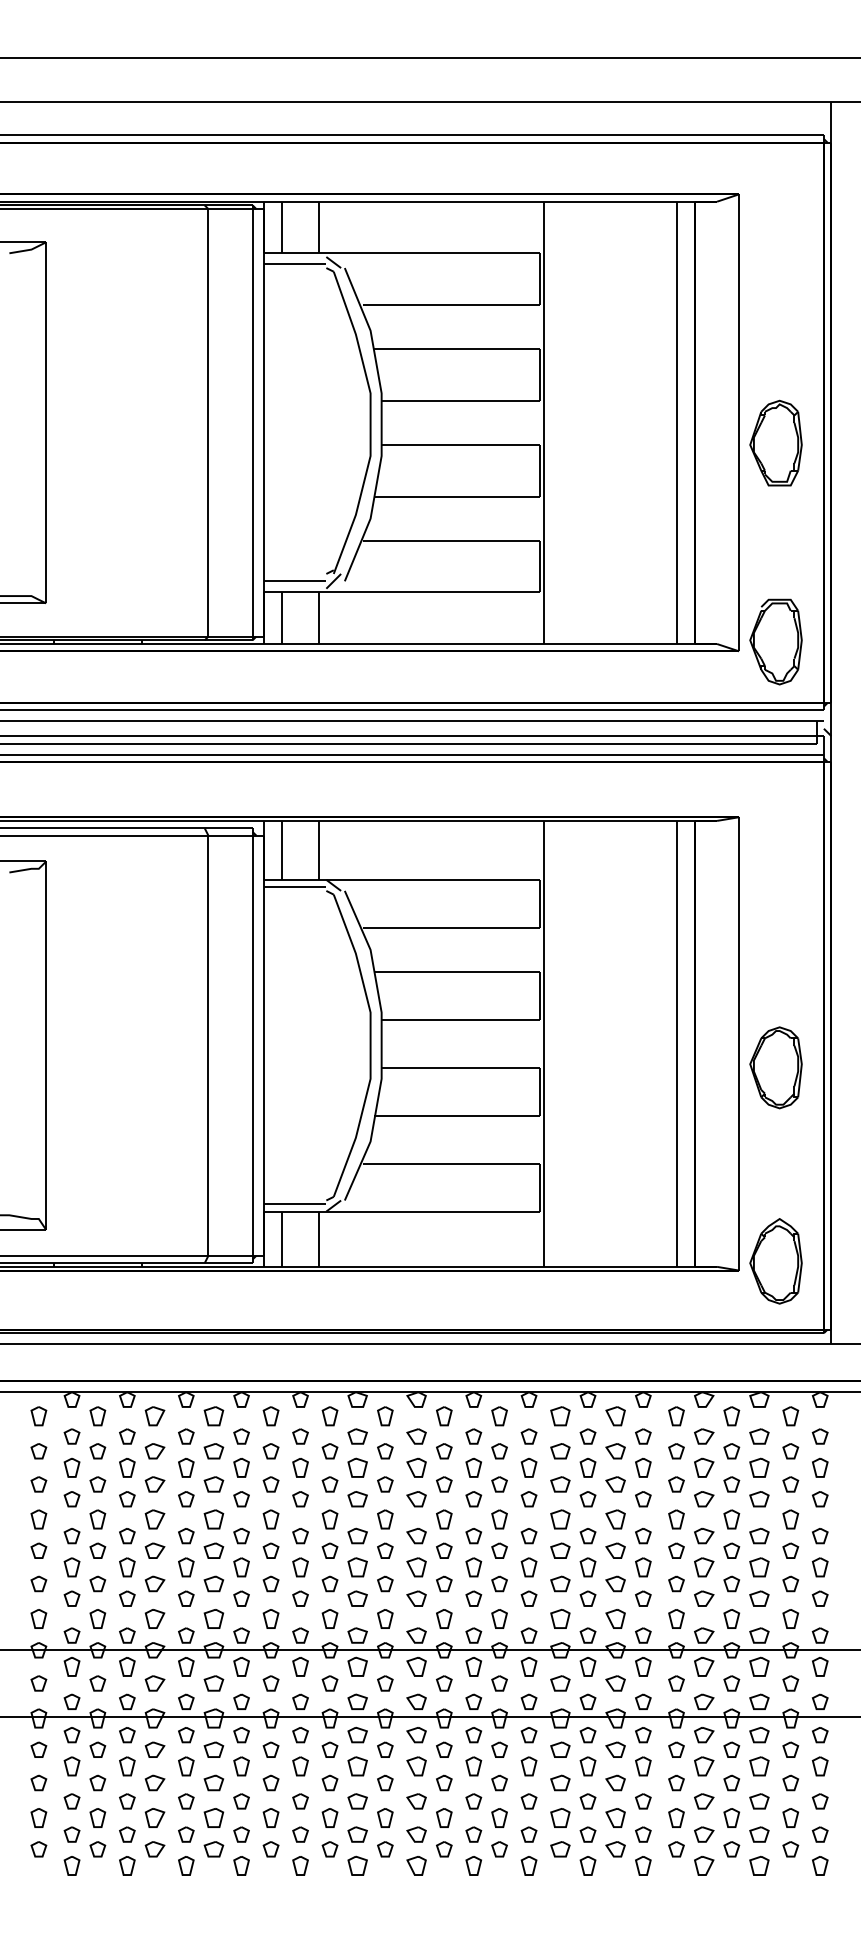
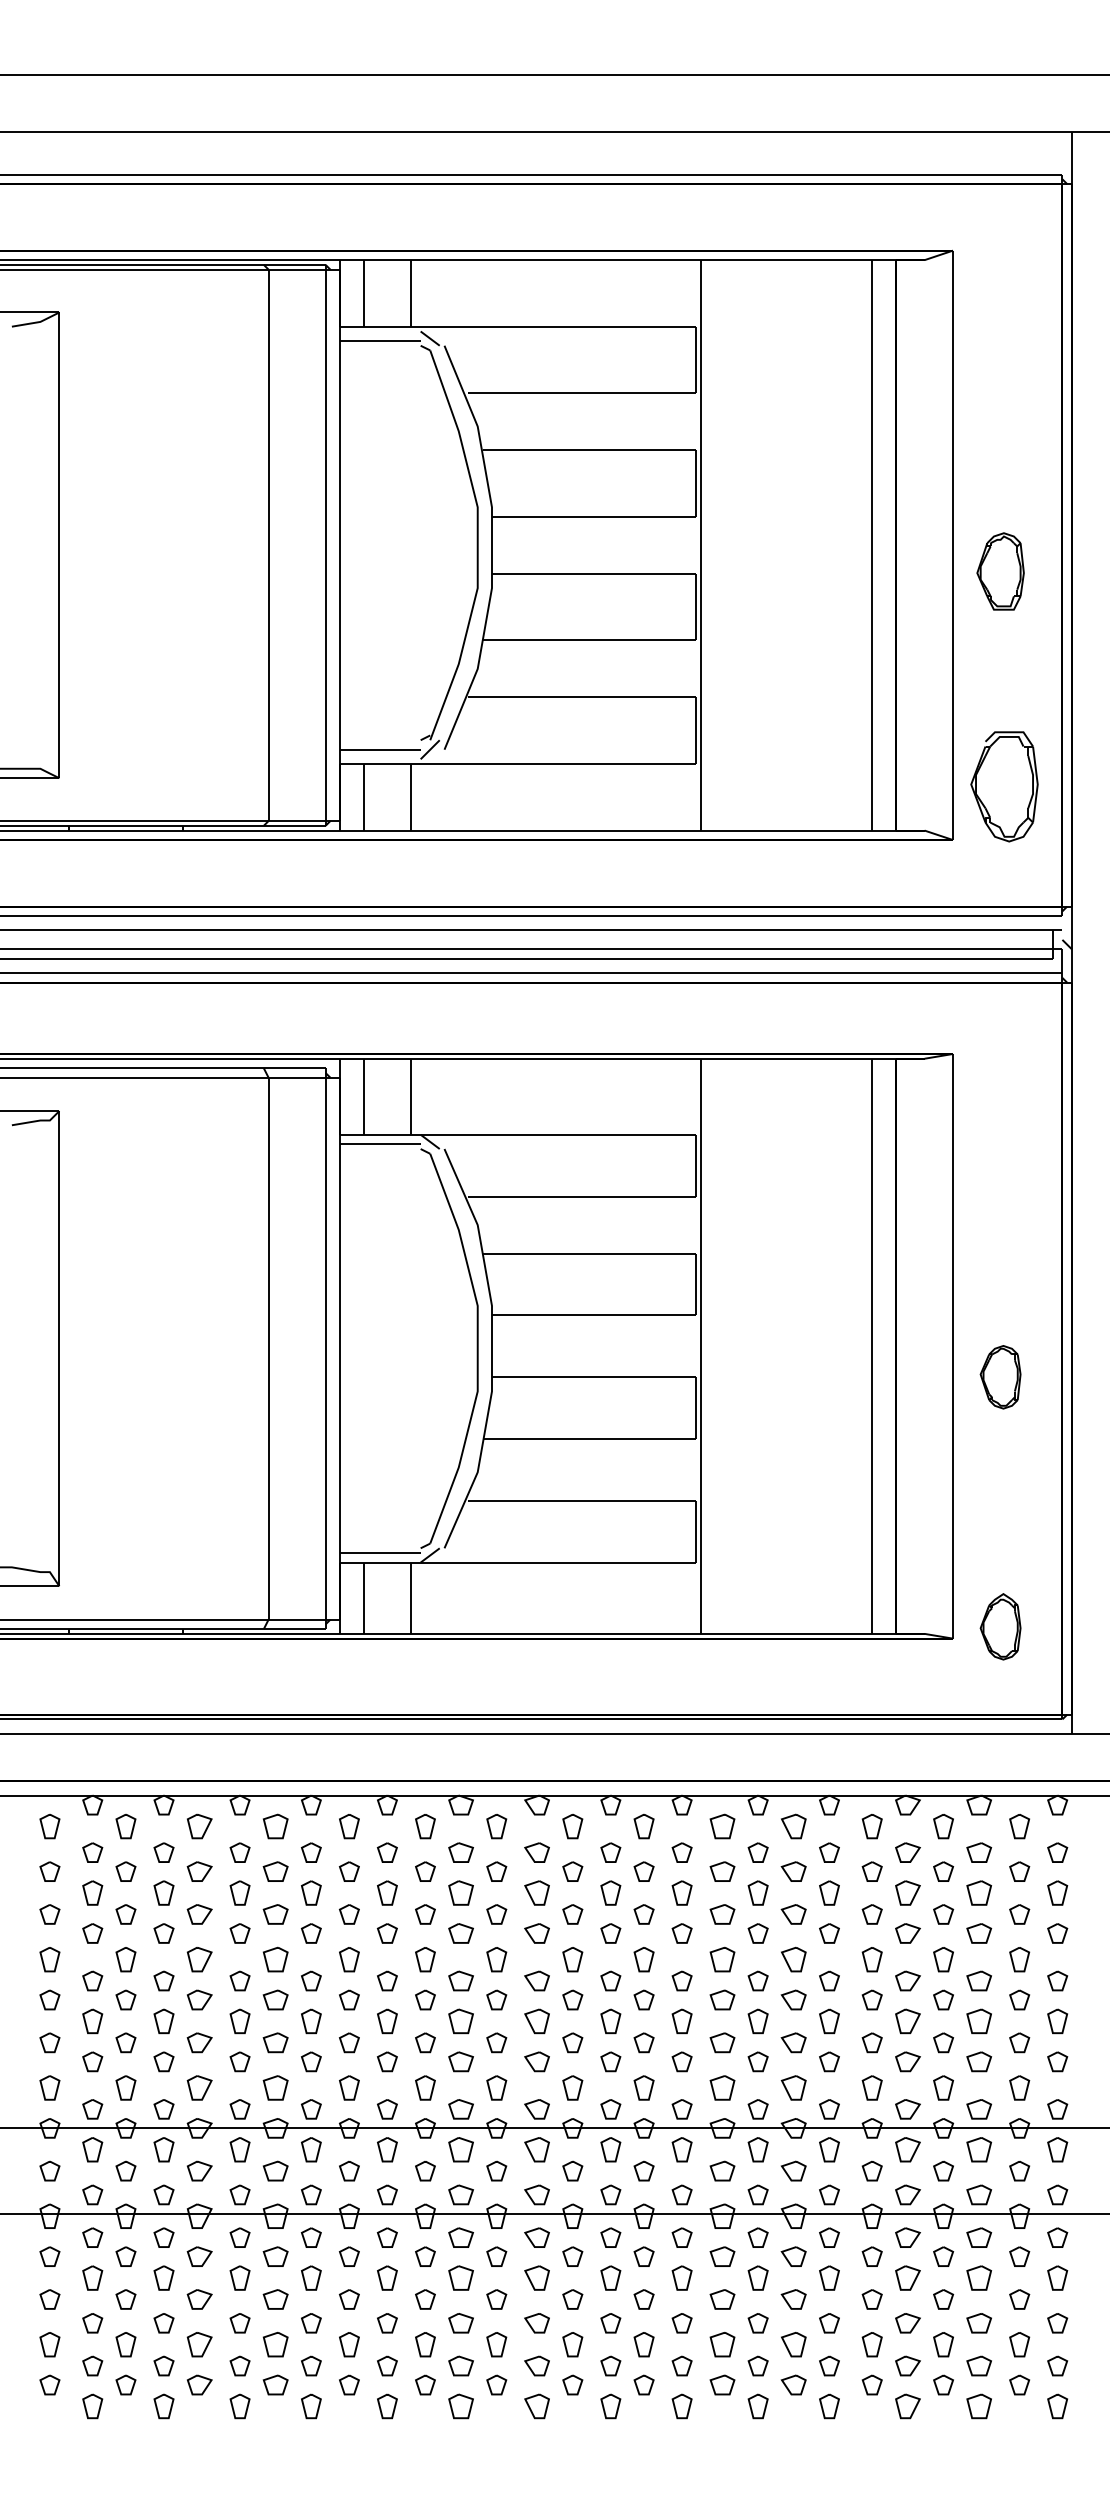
part: (775, 442) -> (999, 570), size x0.7
part: (775, 641) -> (1003, 786), moved
part: (775, 1067) -> (999, 1376), size x0.6
part: (775, 1261) -> (999, 1626), size x0.6

